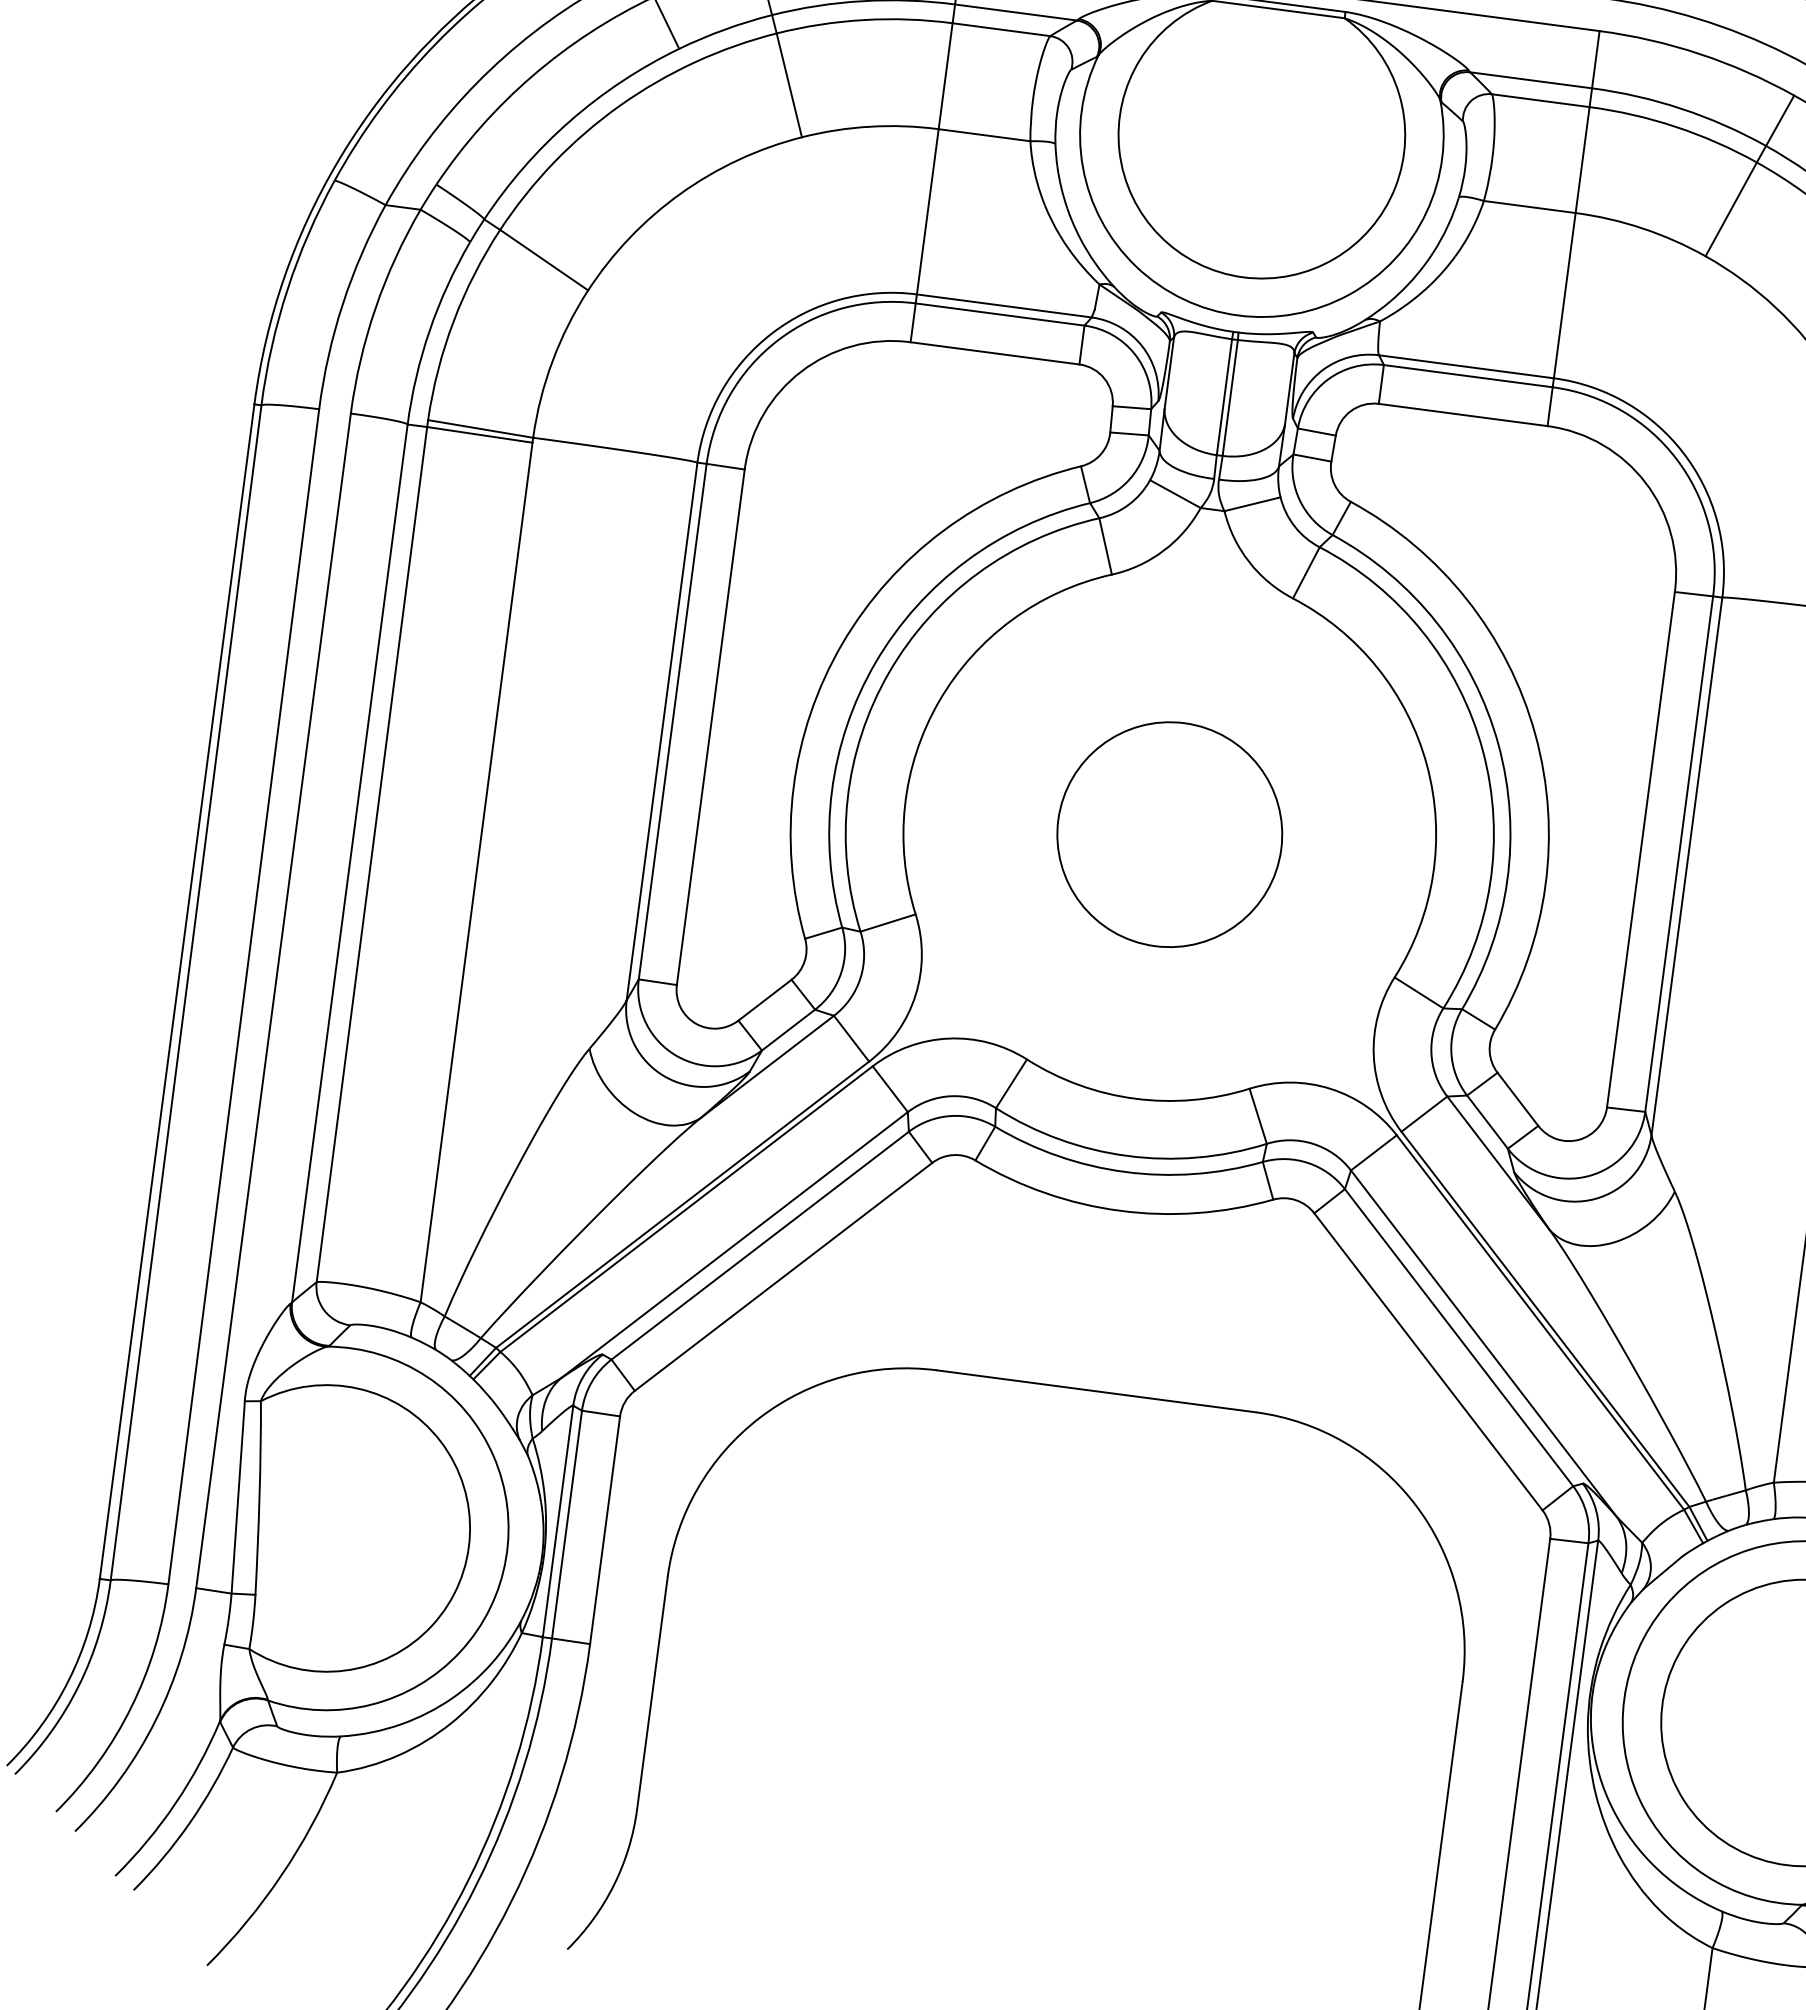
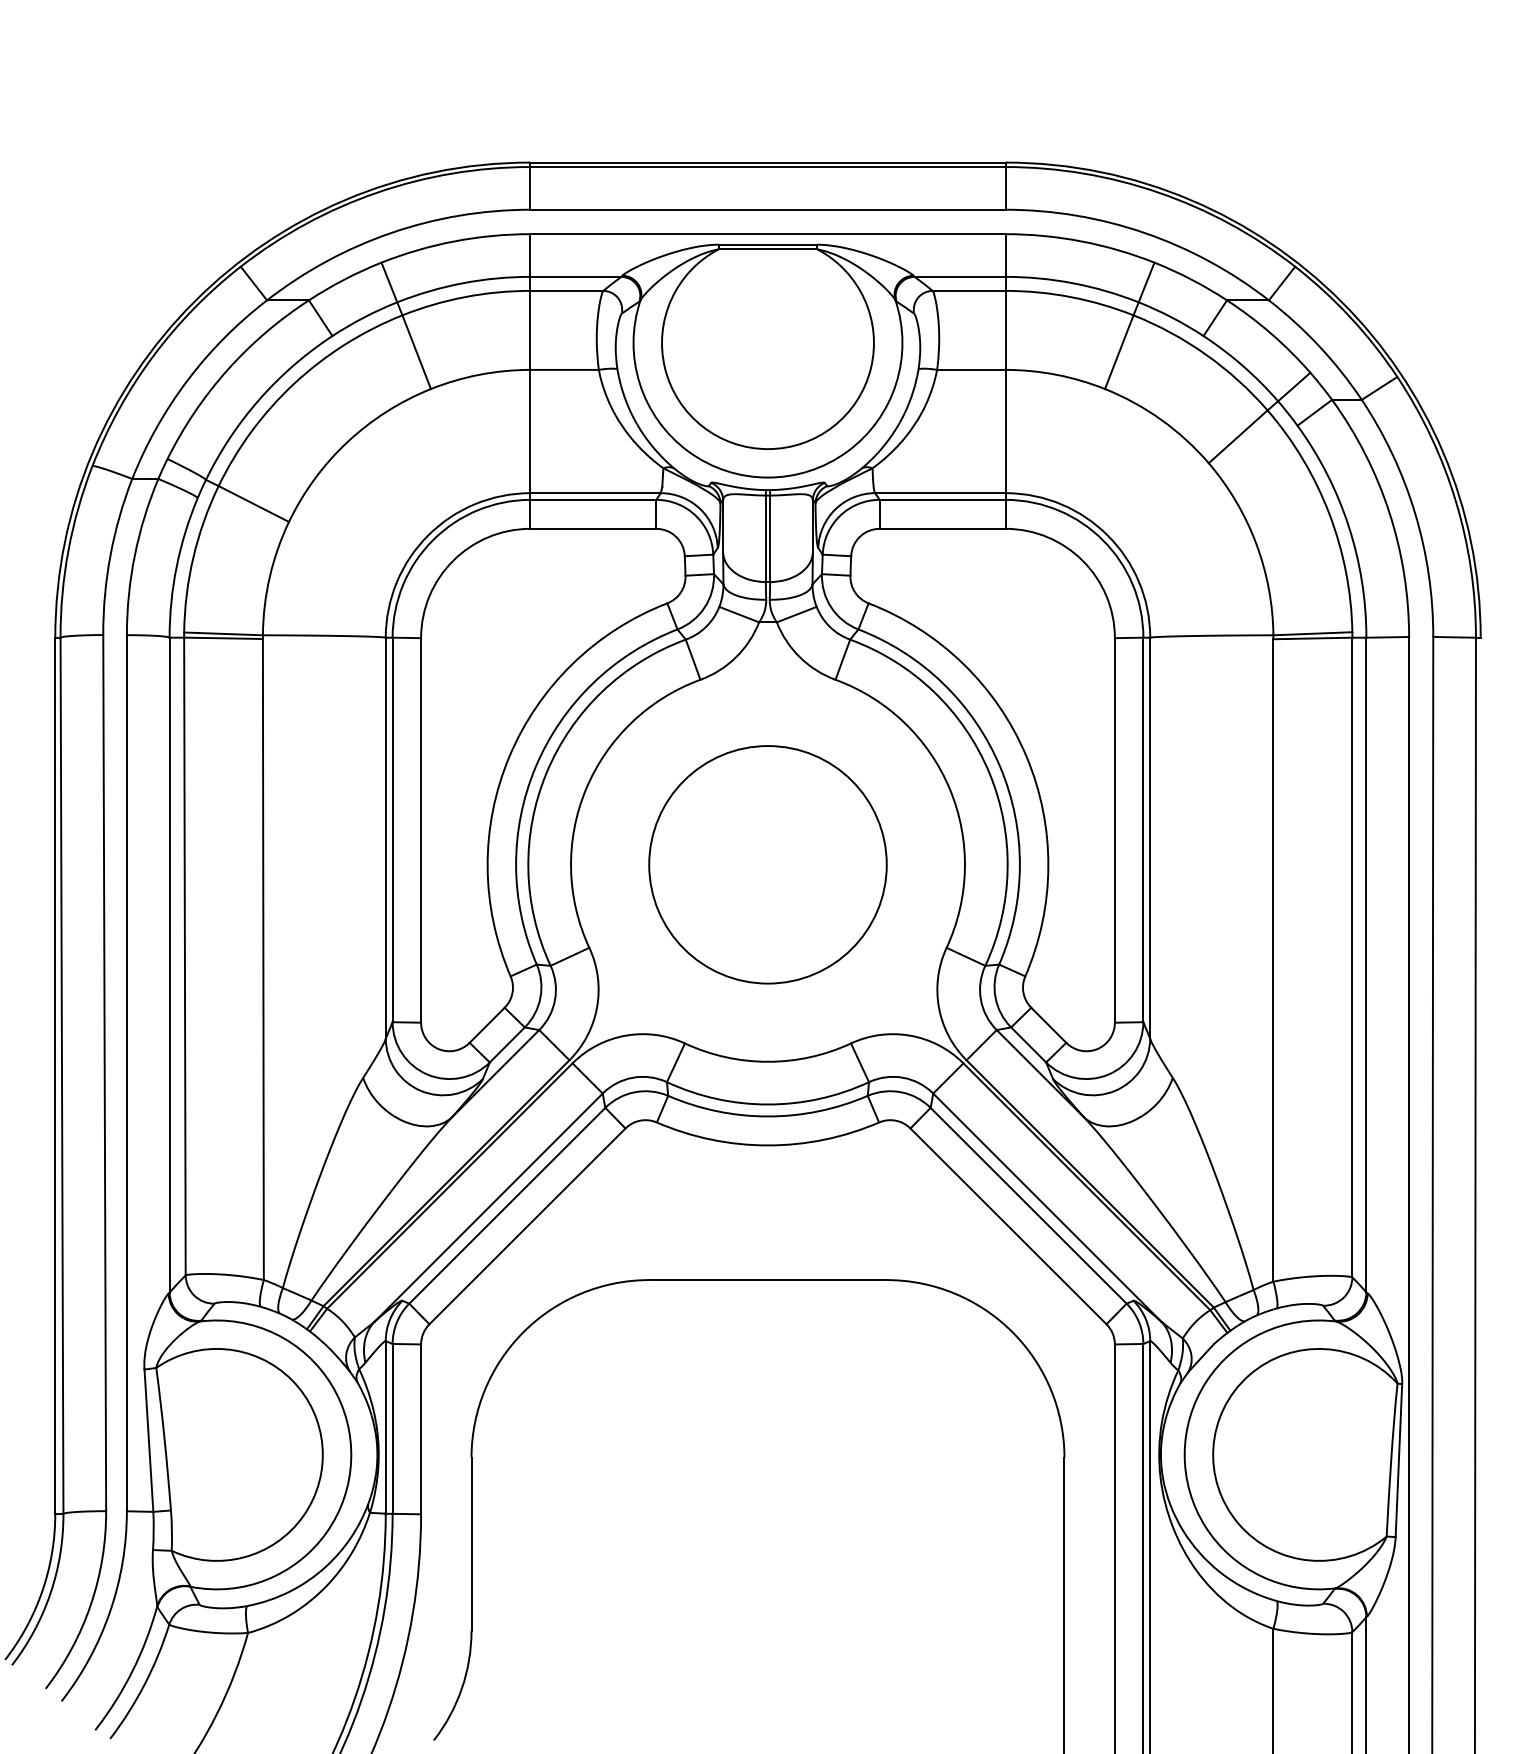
circle: (1169, 834) -> (767, 864), size x1.43

